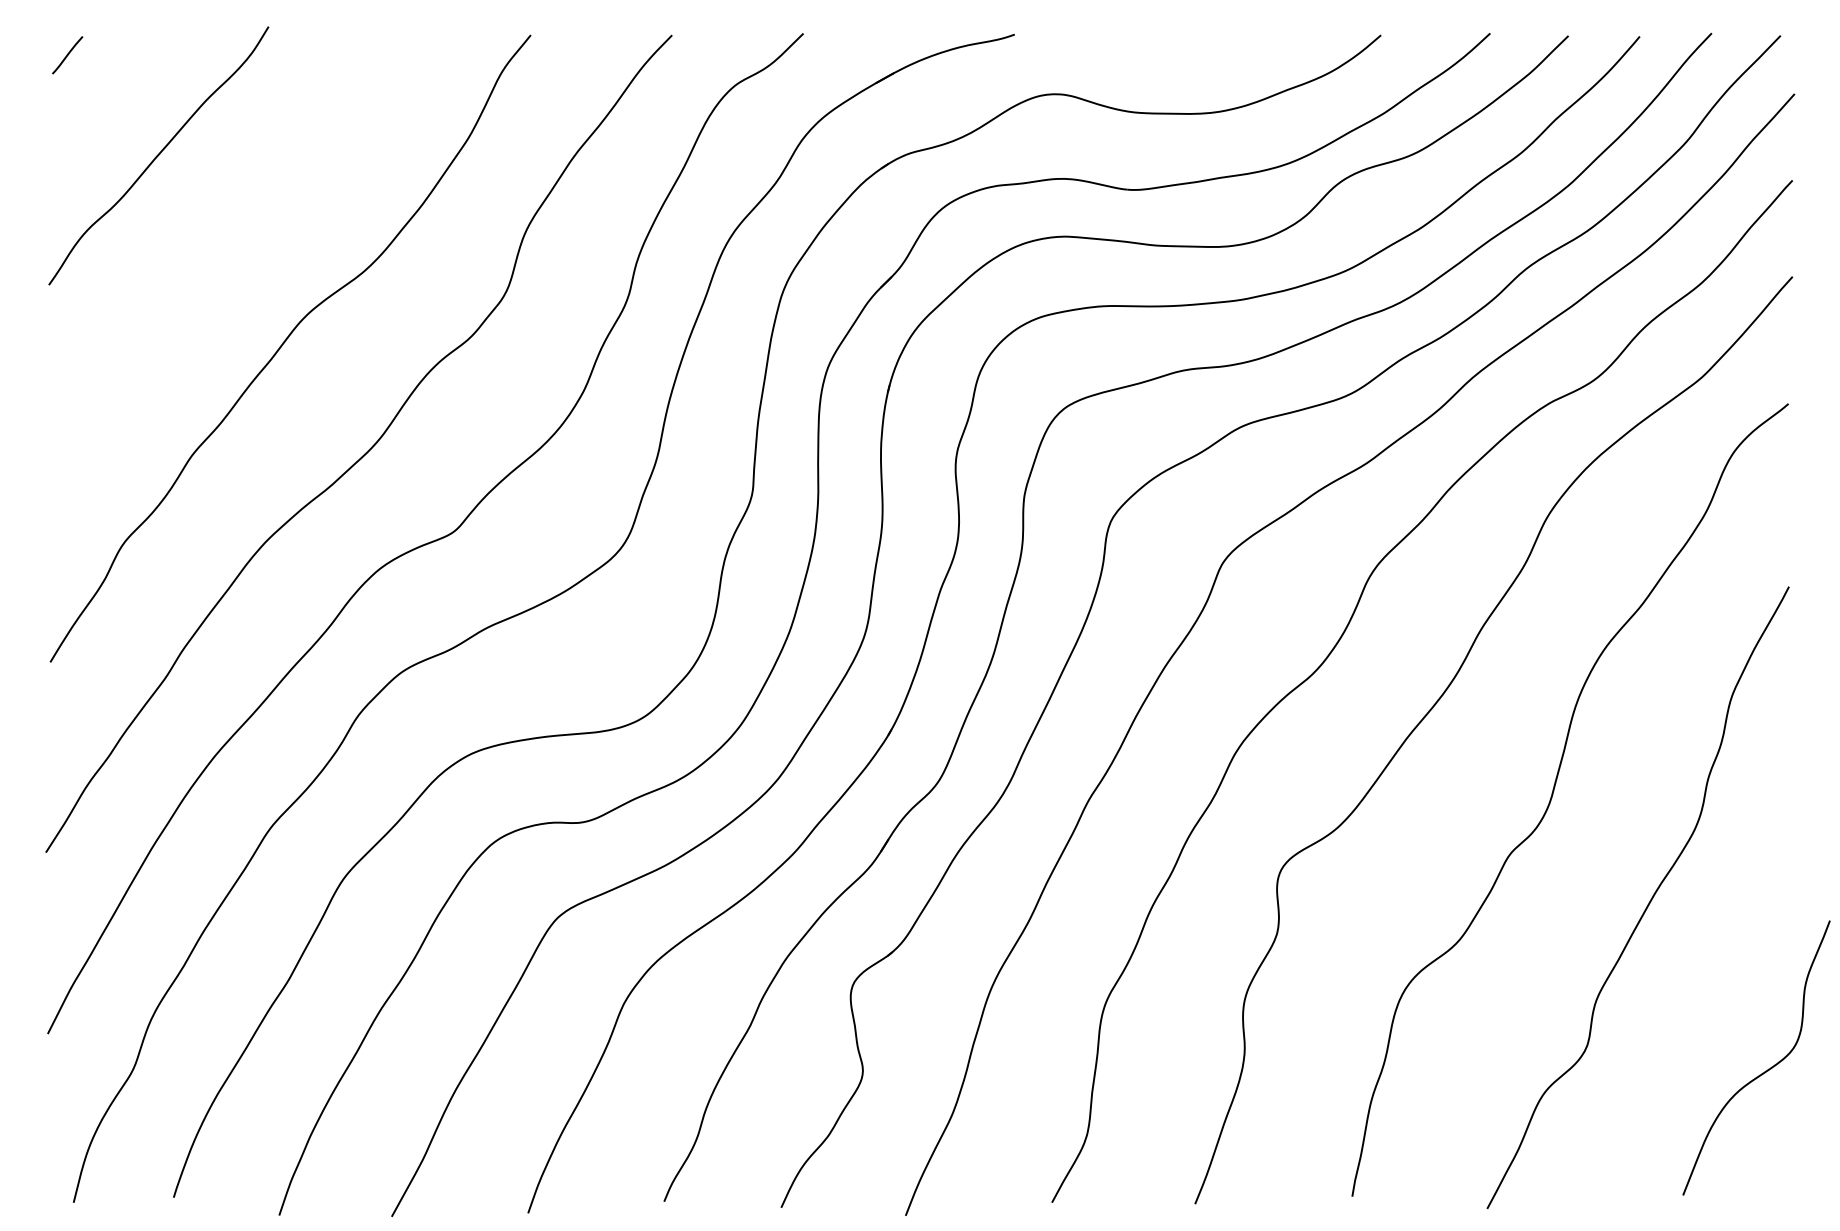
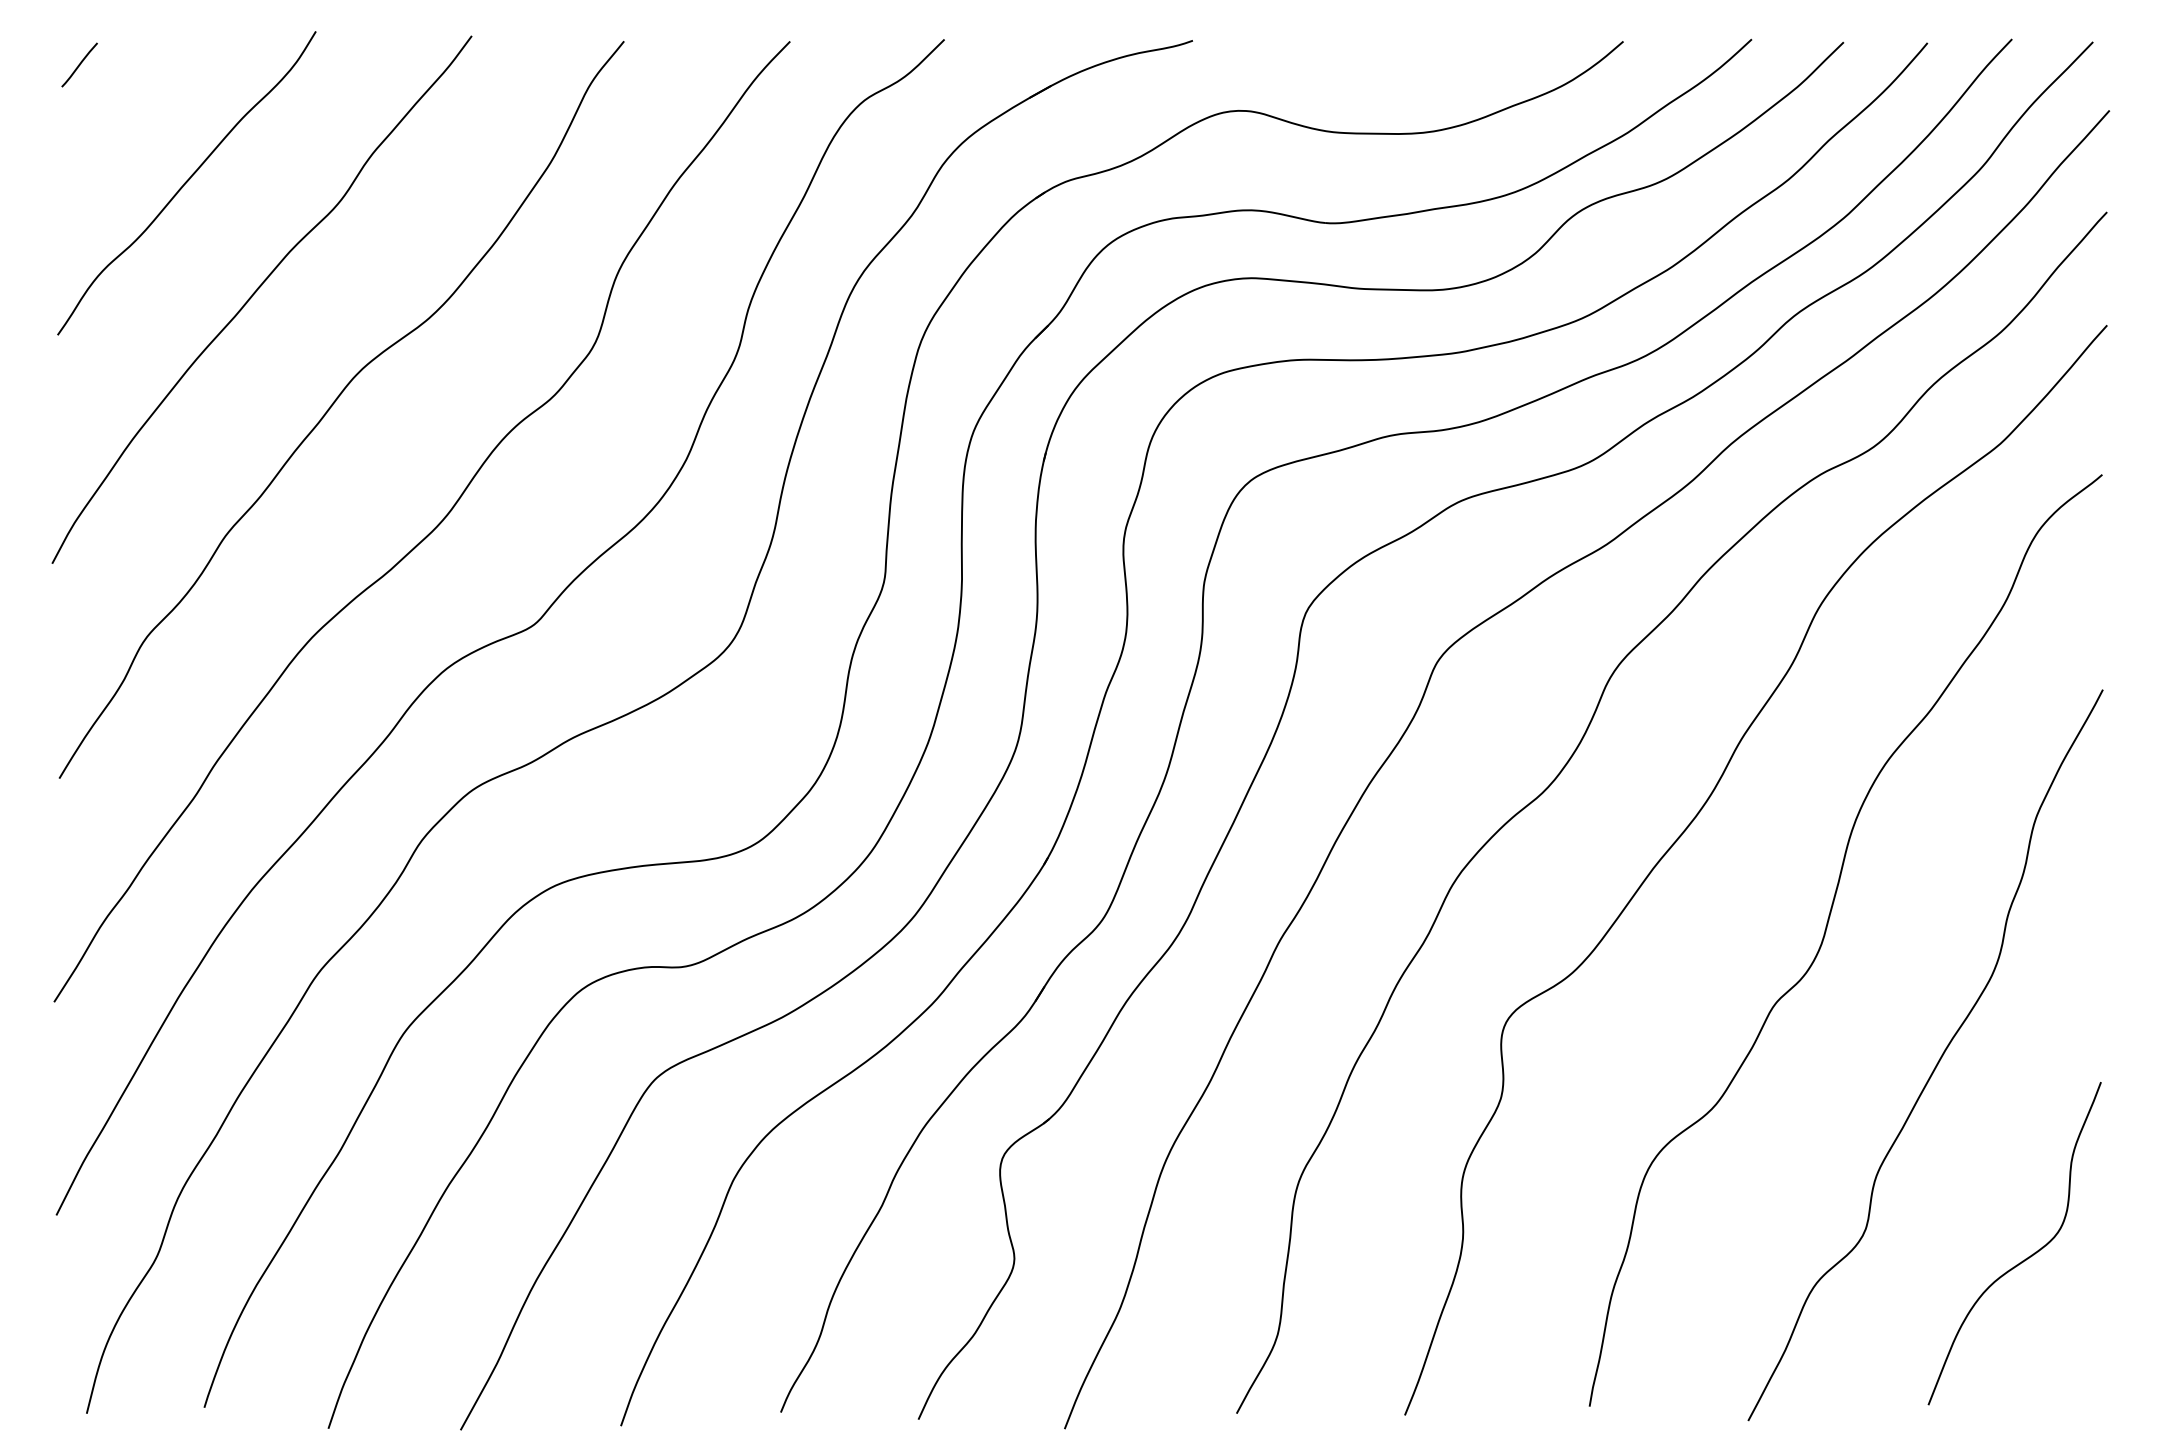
curve: (217, 249) -> (255, 293), added
curve: (1765, 1070) -> (2025, 1258), moved

